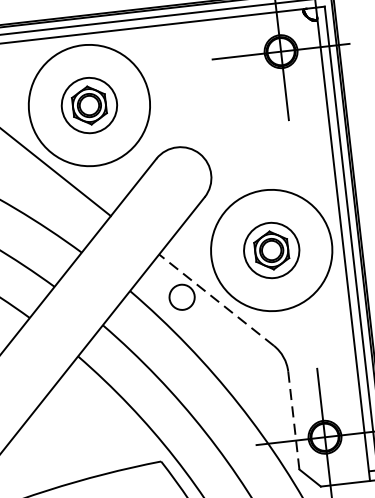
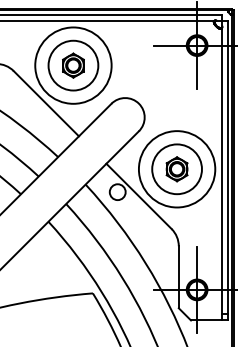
circle: (89, 105) -> (73, 65), size x1.43
circle: (270, 250) -> (176, 169), size x1.43
line: (215, 300) -> (138, 196), dashed -> solid
line: (293, 421) -> (178, 277), dashed -> solid

